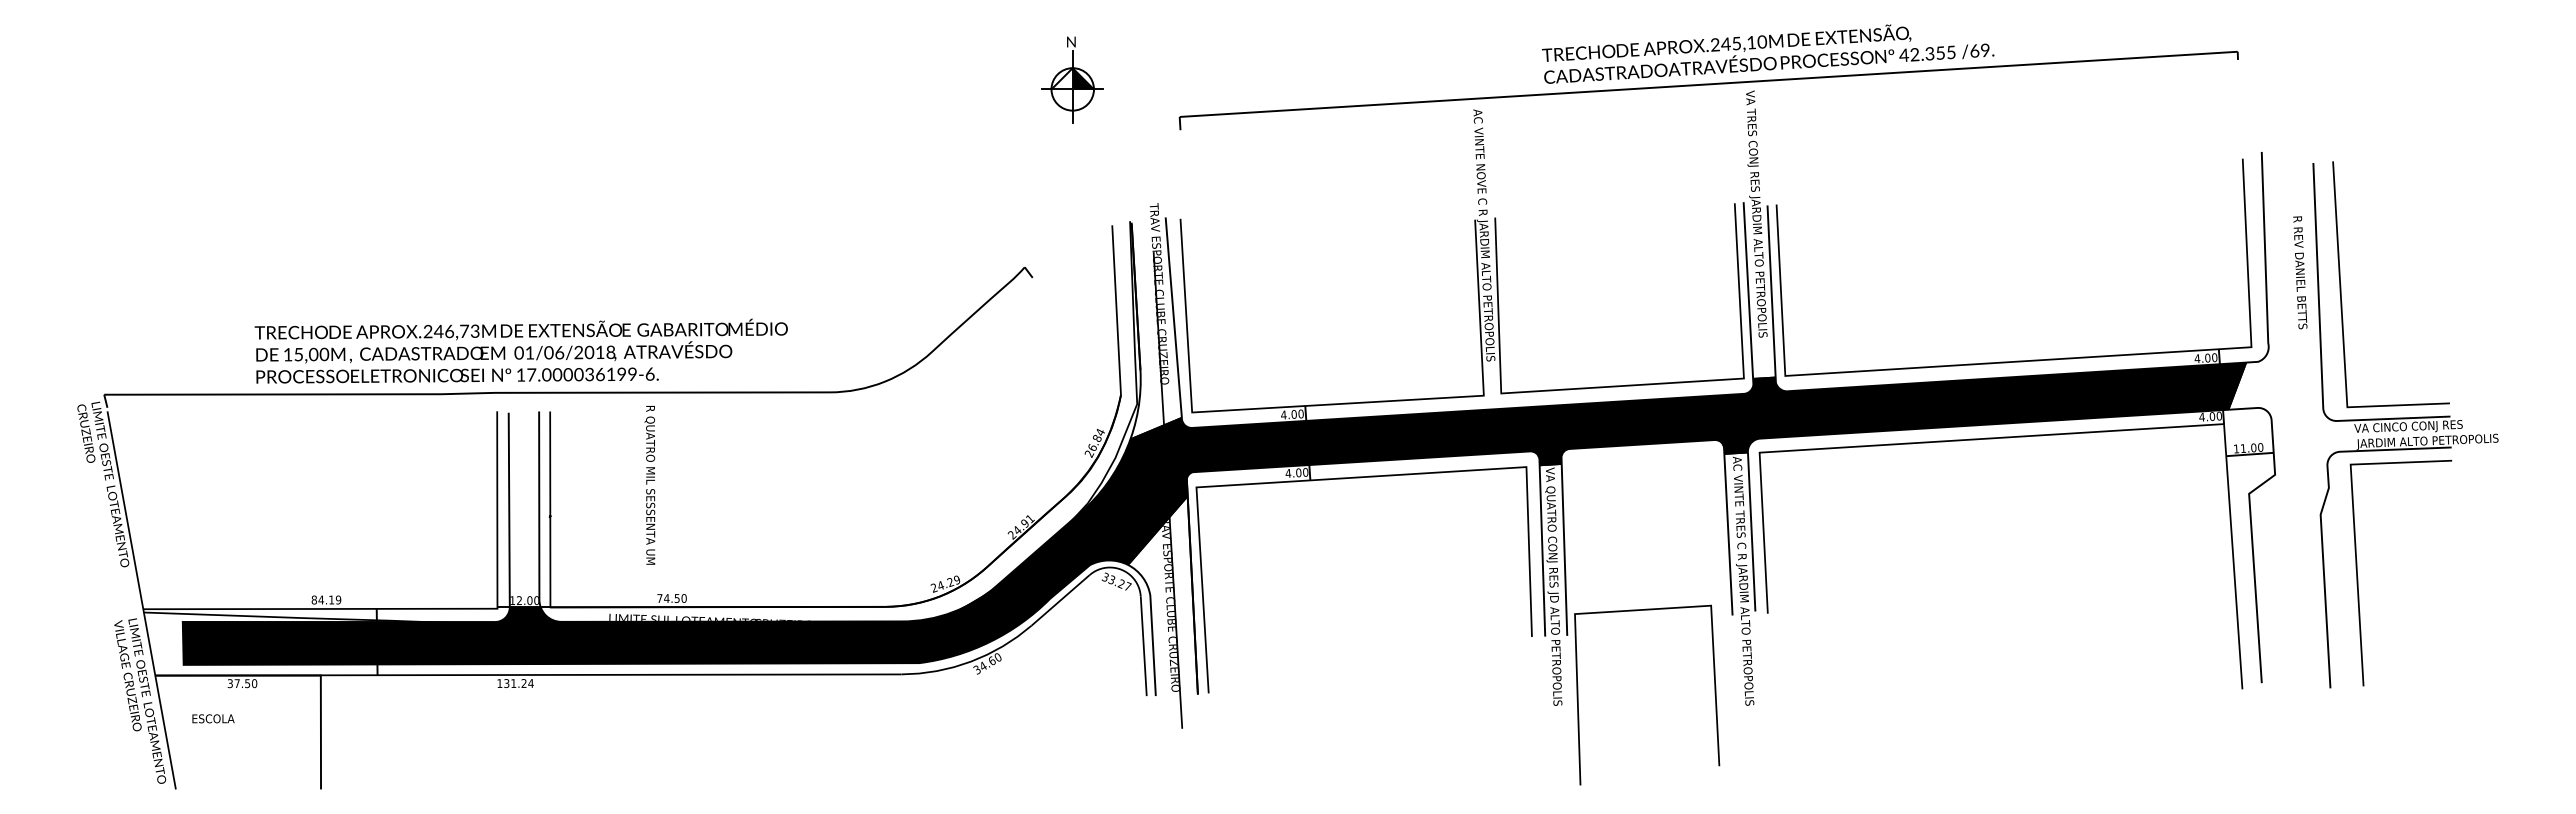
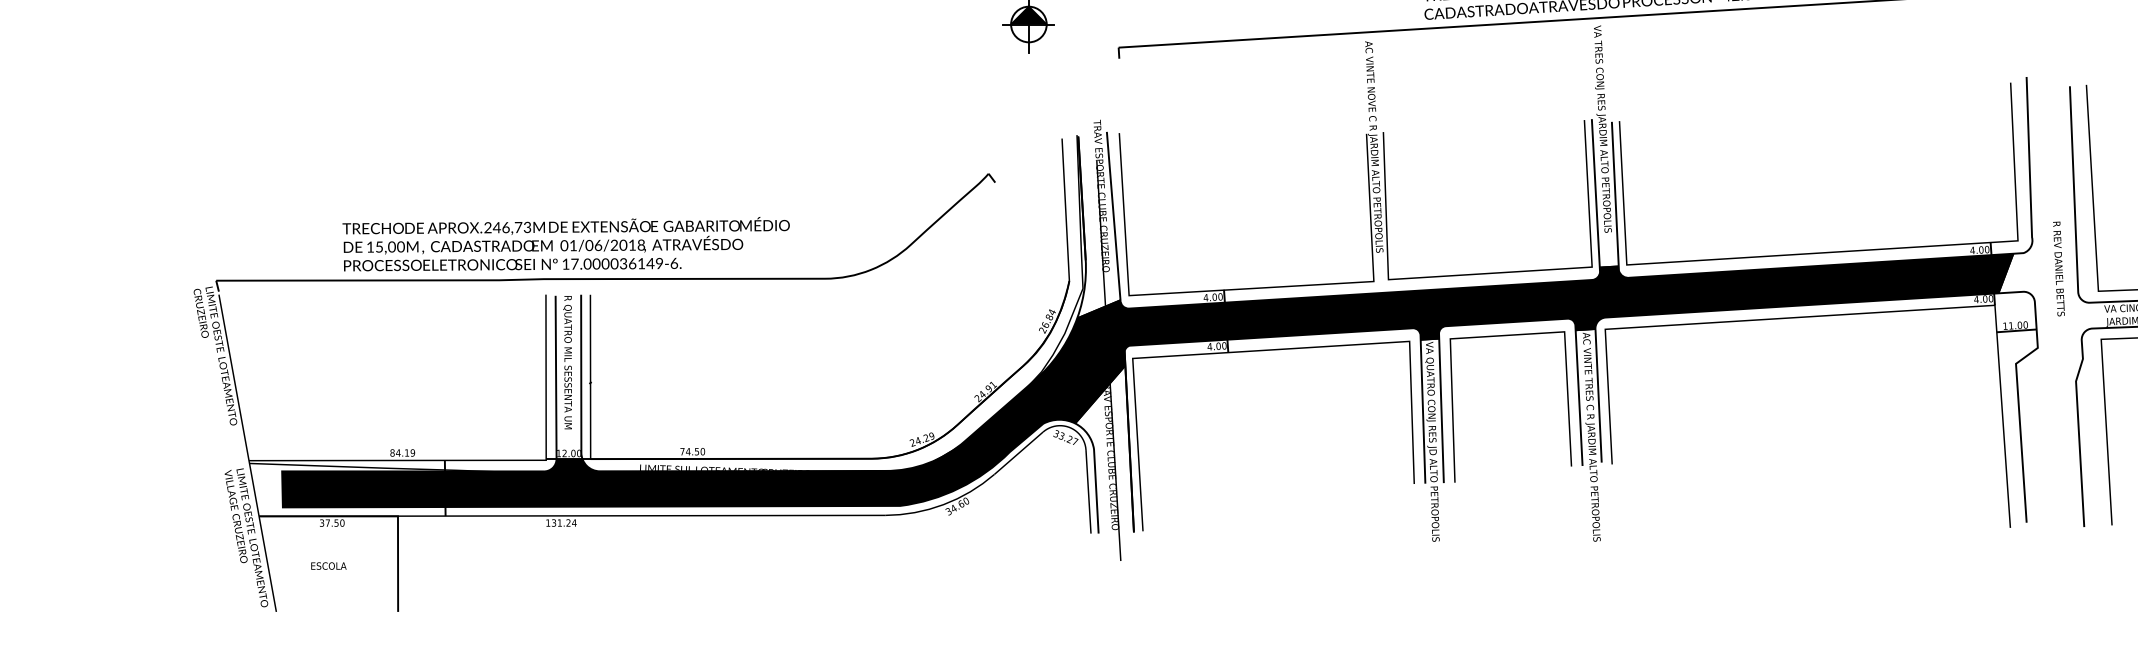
fill: (1061, 78) -> (1019, 15), added
text: (2300, 272) -> (2059, 268), moved
text: (621, 373) -> (650, 262), 17.000036199-6. -> 17.000036149-6.
text: (649, 485) -> (567, 362), moved
line: (1714, 694) -> (1567, 406), moved
text: (213, 718) -> (328, 565), moved

